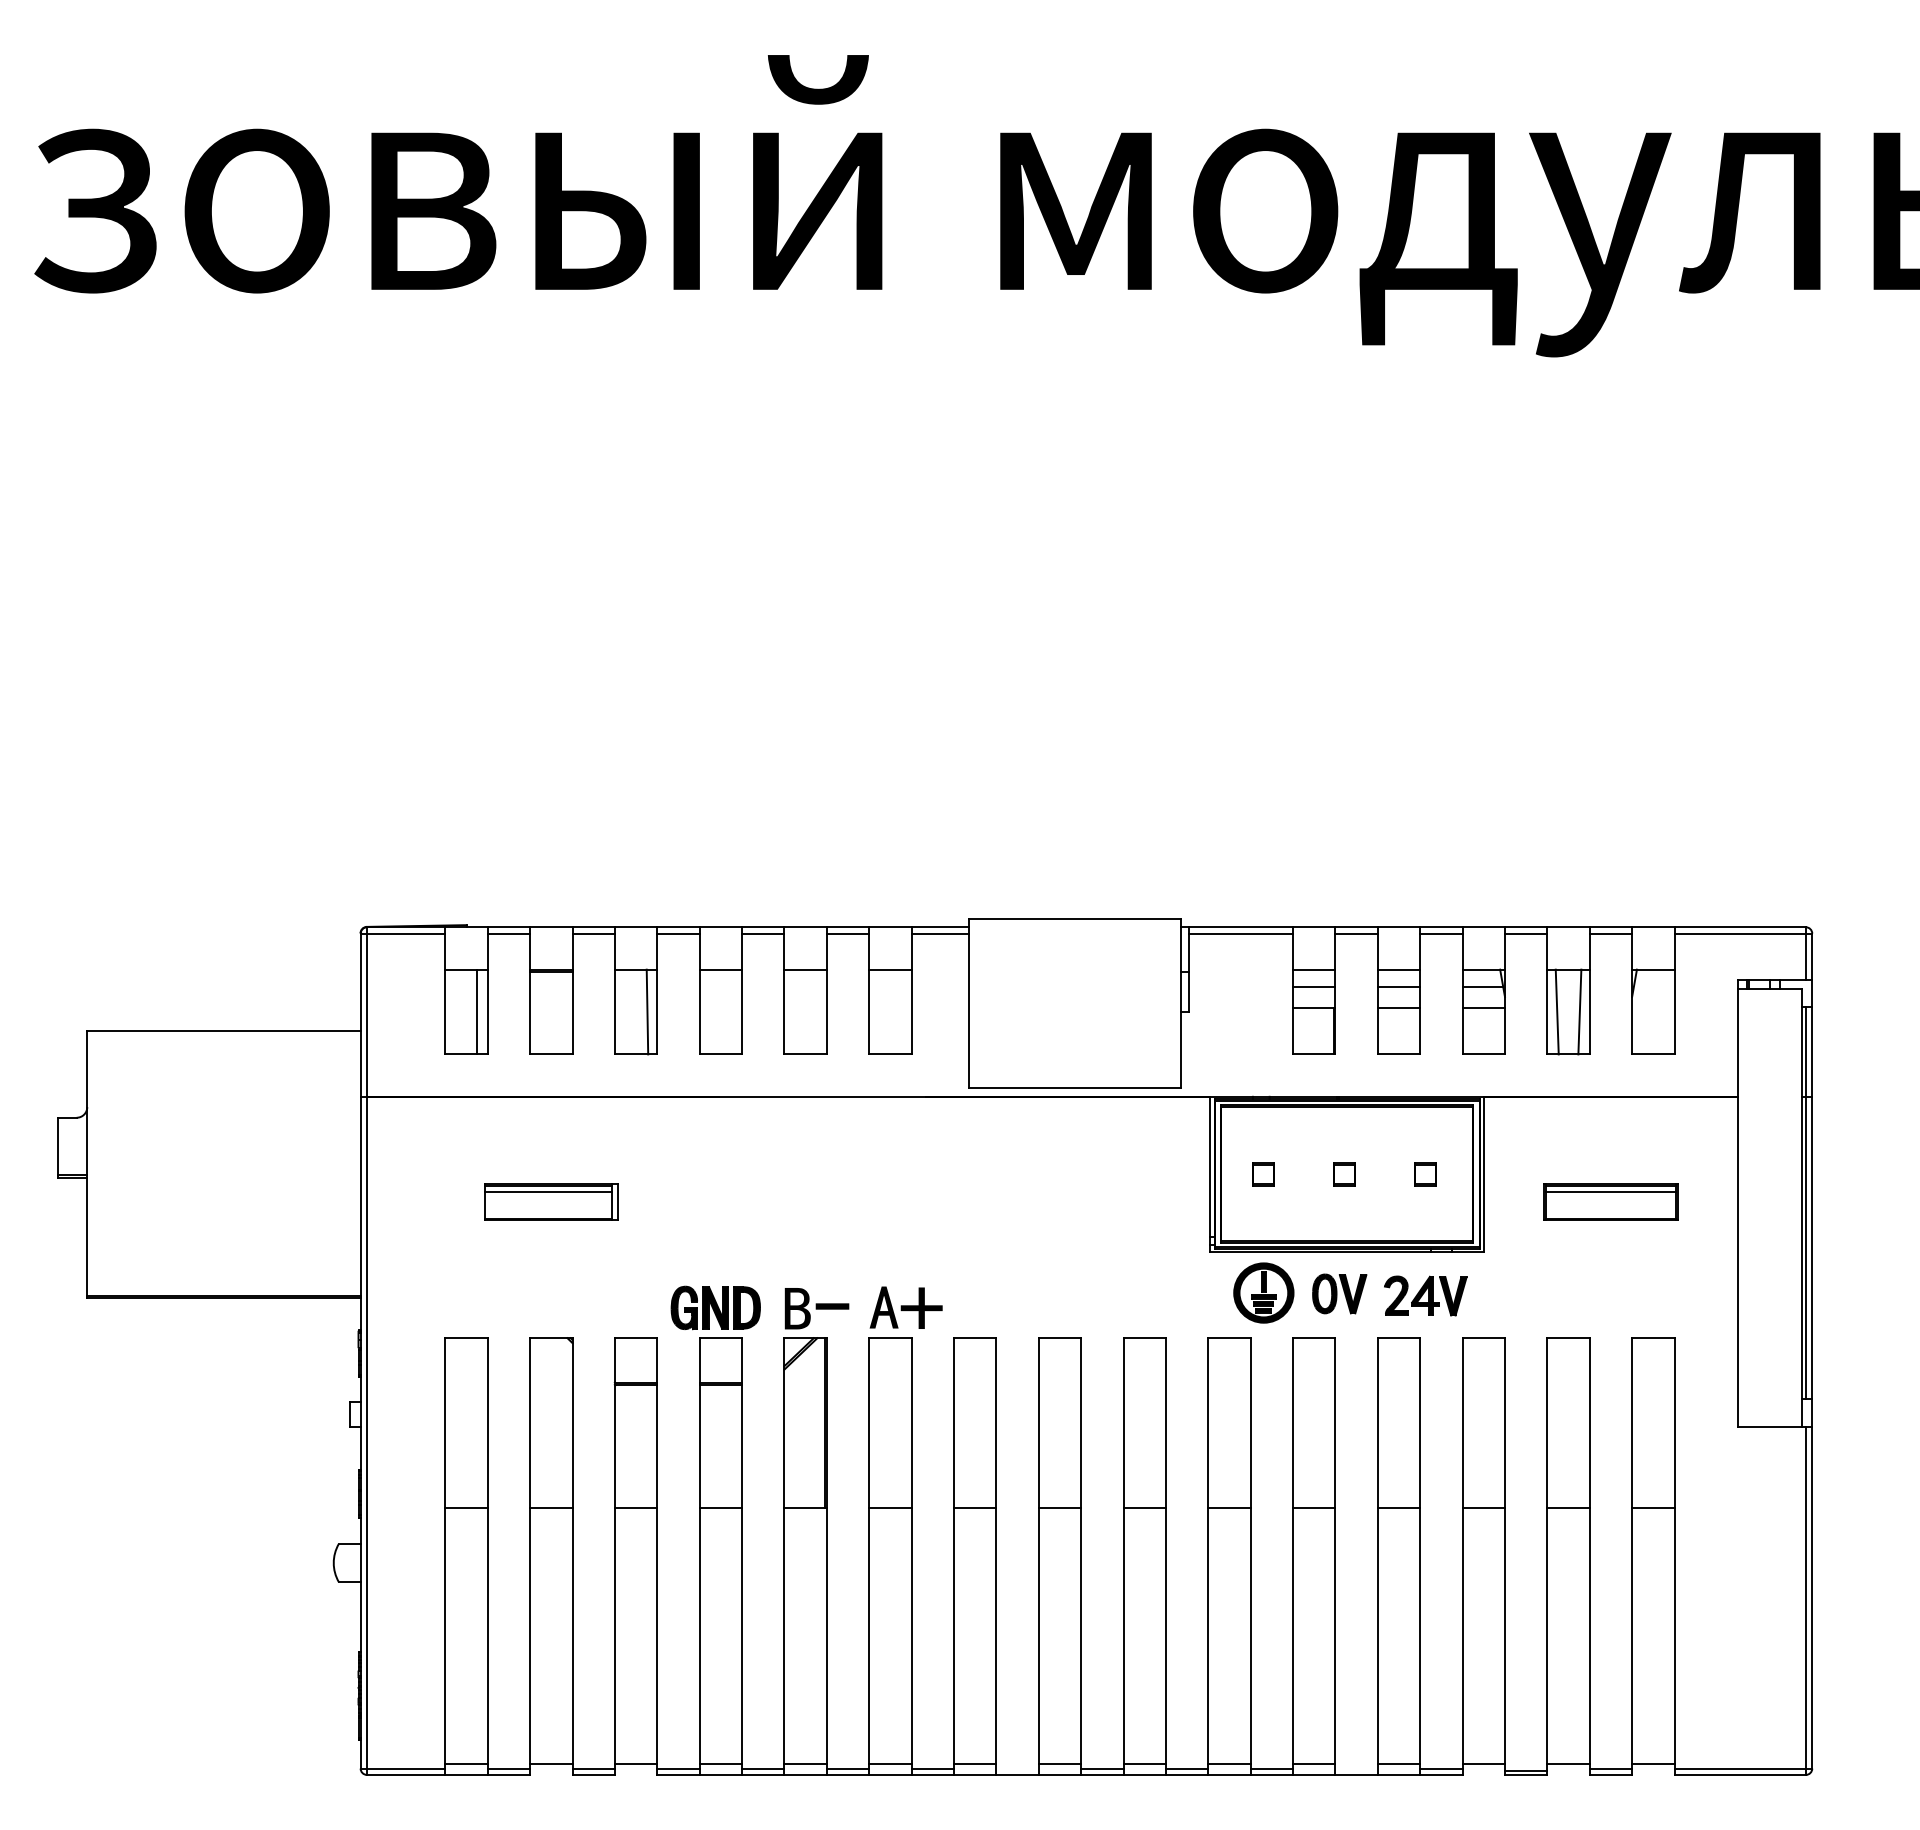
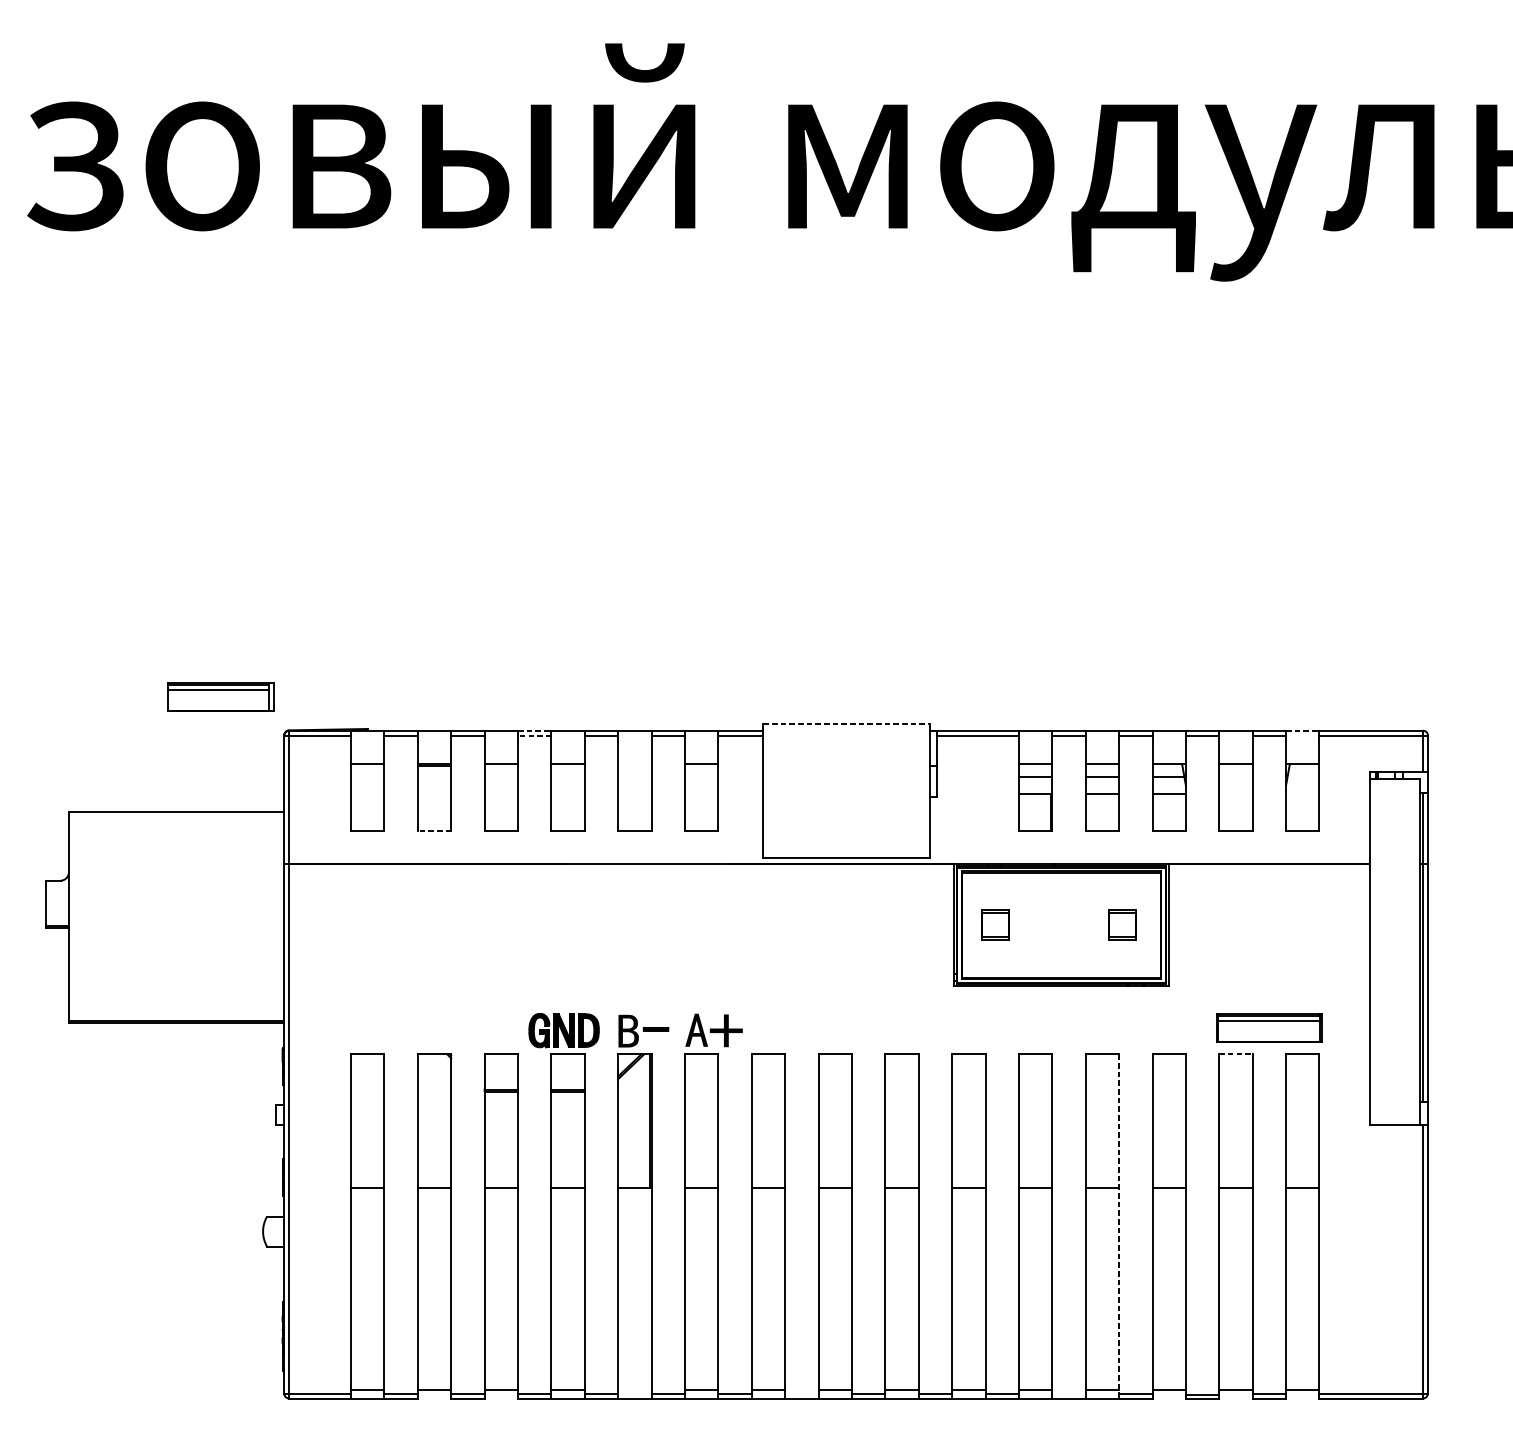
line: (1074, 918) -> (846, 723), solid -> dashed
line: (679, 927) -> (535, 730), solid -> dashed
line: (1653, 927) -> (1302, 730), solid -> dashed
line: (678, 933) -> (534, 735), solid -> dashed
line: (805, 969) -> (634, 763), removed
line: (477, 1011) -> (376, 797), removed
line: (647, 1011) -> (510, 797), removed
line: (1556, 1011) -> (1226, 797), removed
line: (1579, 1011) -> (1244, 797), removed
line: (550, 1054) -> (433, 830), solid -> dashed
part: (1263, 1174) -> (995, 925), size x1.6
part: (1344, 1174) -> (1059, 925), removed
part: (1425, 1174) -> (1123, 925), size x1.6
part: (551, 1201) -> (221, 696), moved
part: (1610, 1201) -> (1269, 1027), moved
part: (1350, 1292) -> (1064, 1018), removed
line: (1569, 1338) -> (1236, 1054), solid -> dashed
line: (1420, 1553) -> (1119, 1224), solid -> dashed
line: (805, 1764) -> (634, 1390), removed

